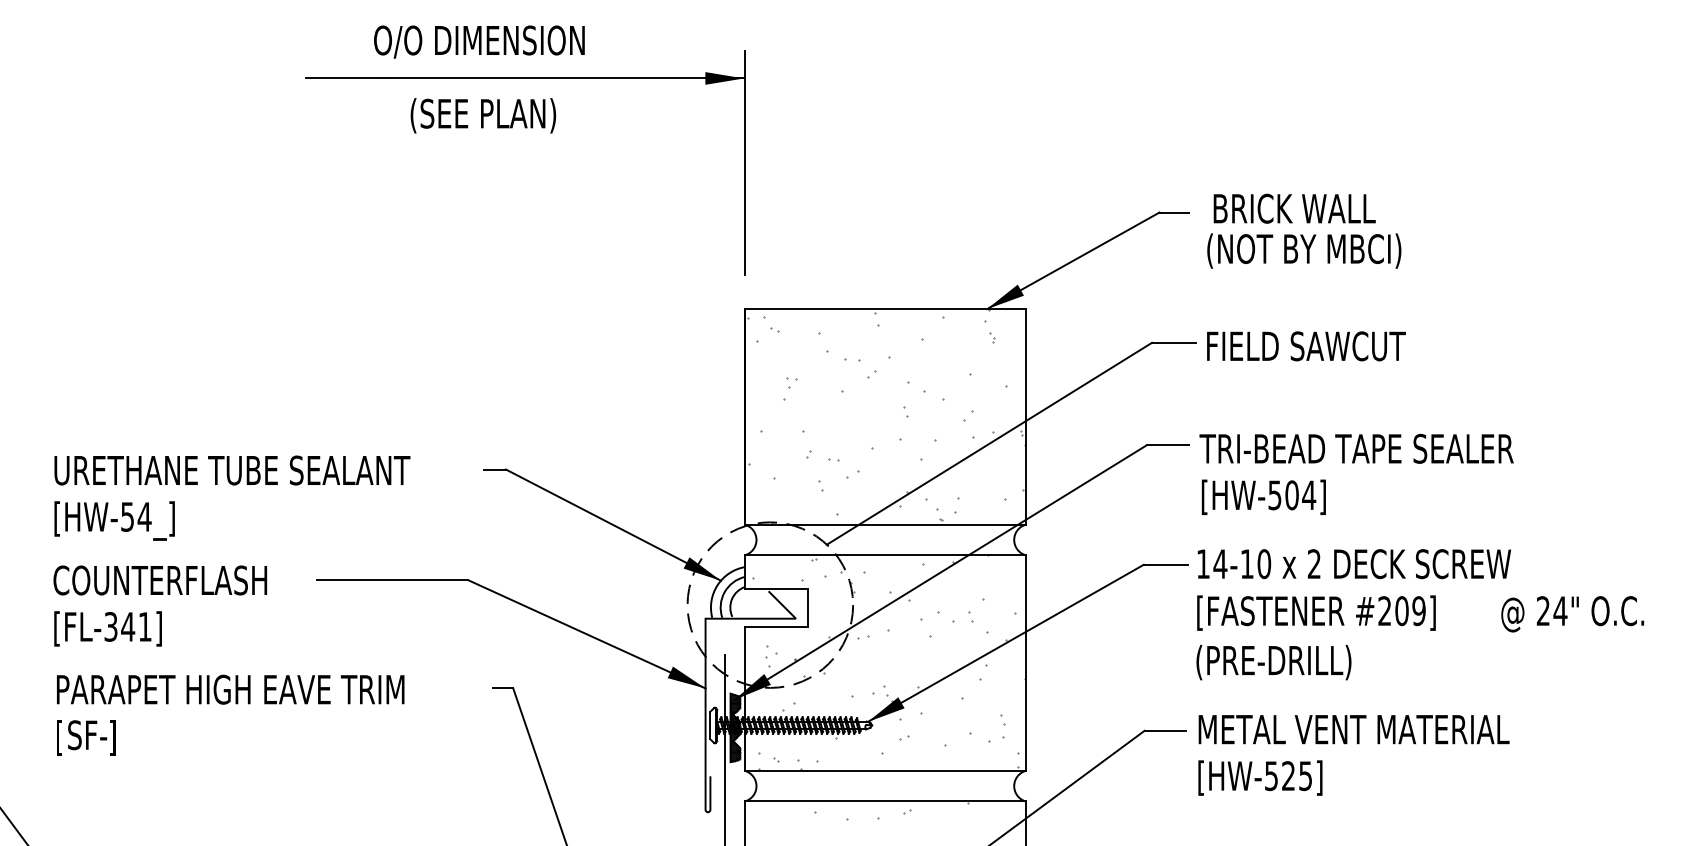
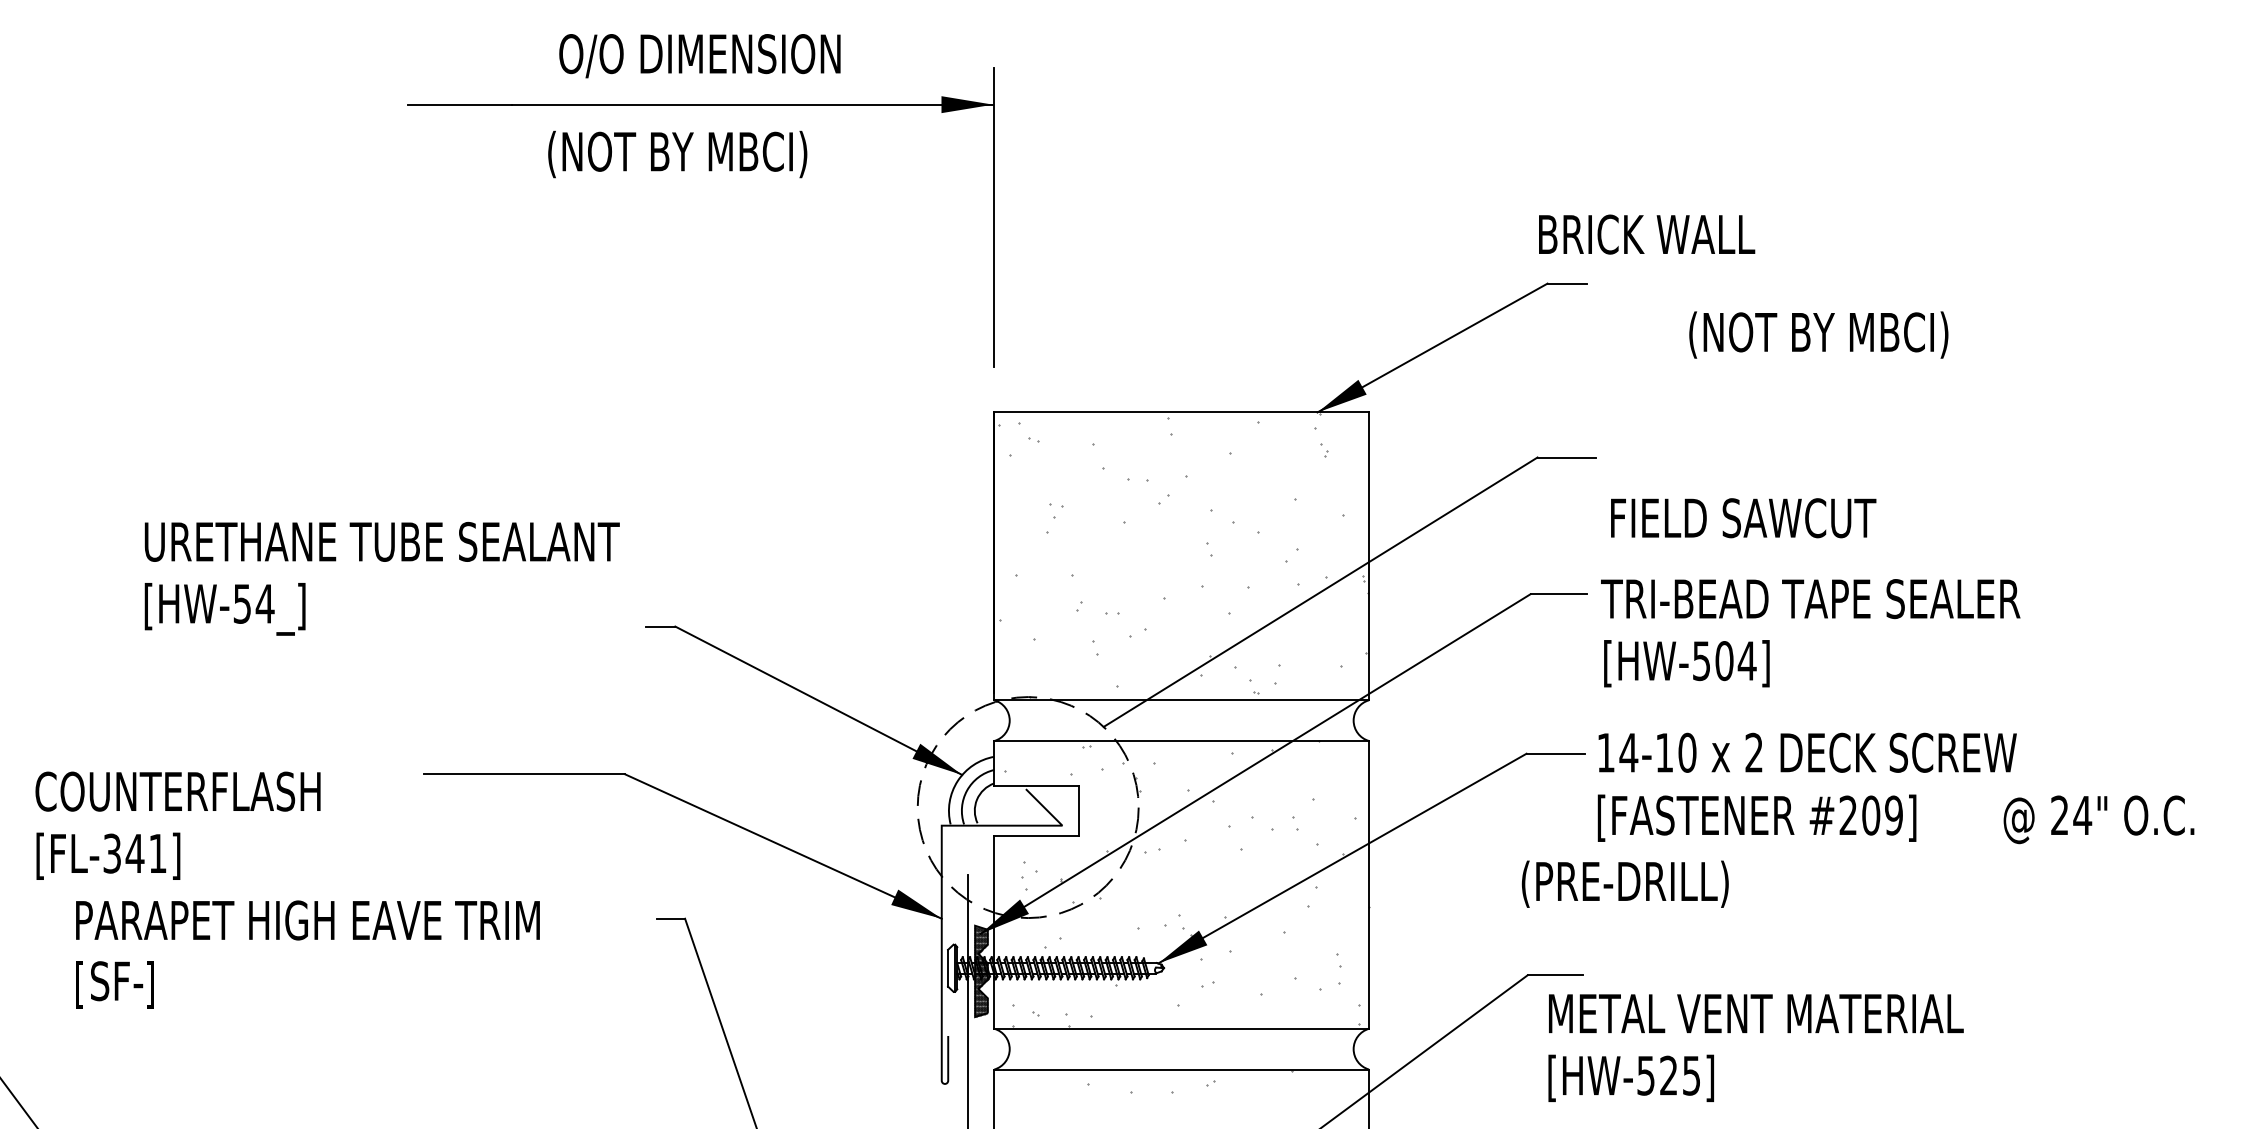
text: (479, 42) -> (699, 56), moved
text: (512, 115) -> (684, 154), (SEE PLAN) -> (NOT BY MBCI)
text: (1295, 208) -> (1647, 234), moved
text: (1304, 250) -> (1818, 334), moved
text: (1306, 346) -> (1743, 518), moved
text: (231, 497) -> (381, 578), moved
text: (159, 605) -> (177, 825), moved
text: (1273, 662) -> (1624, 883), moved
text: (1353, 754) -> (1755, 1047), moved

